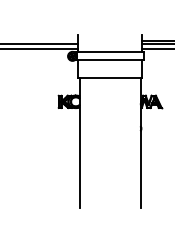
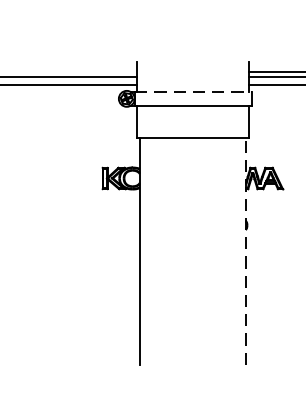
line: (111, 52) -> (195, 92), solid -> dashed
line: (140, 143) -> (245, 251), solid -> dashed

